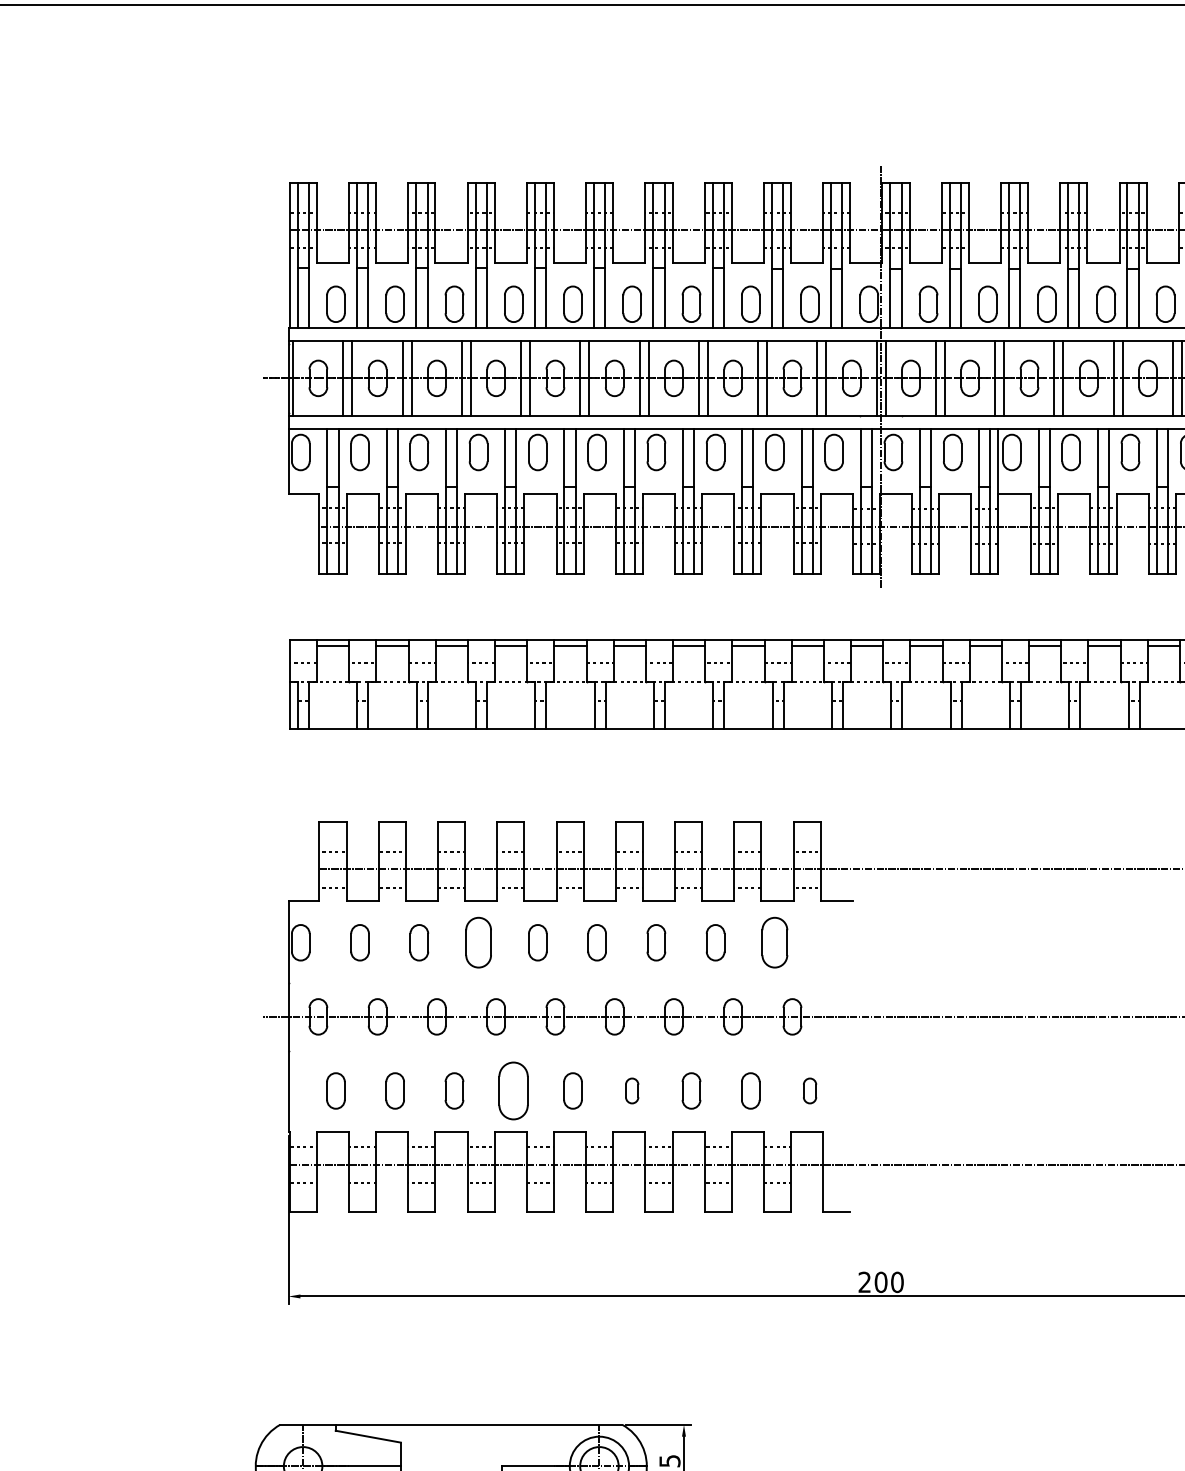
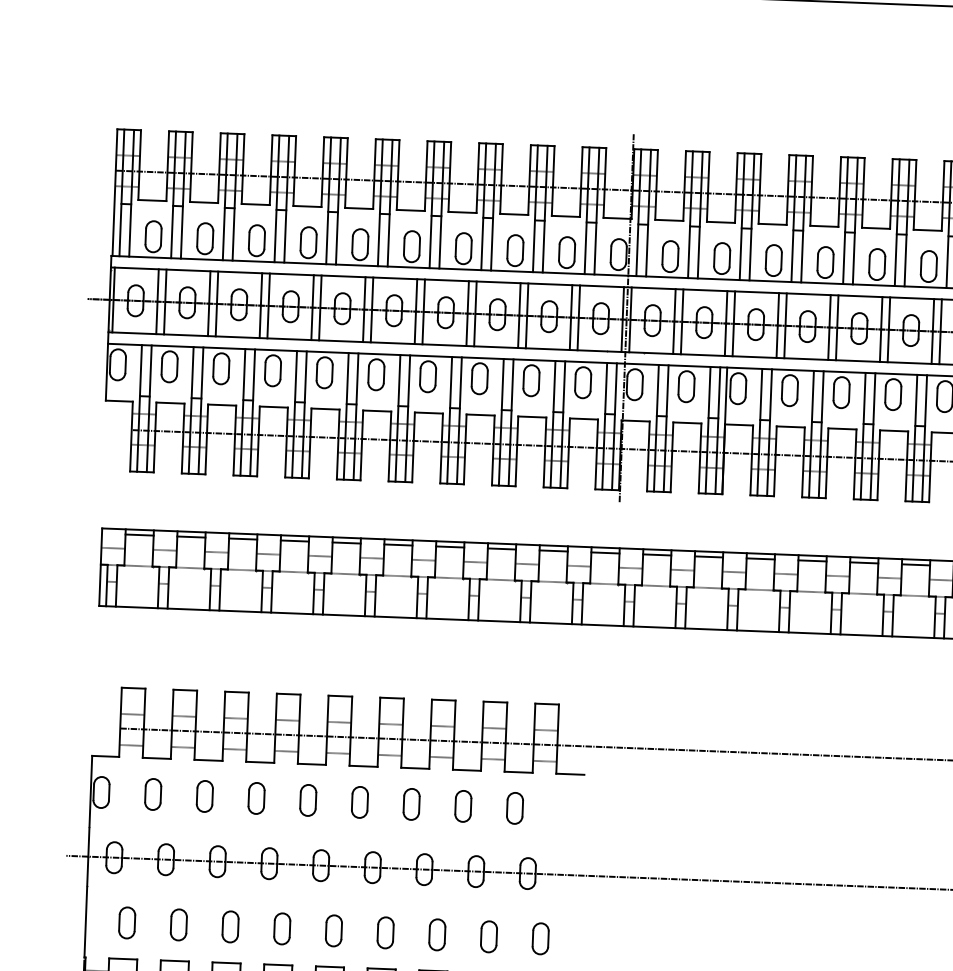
part: (478, 942) -> (256, 798), size x0.71
part: (774, 942) -> (514, 808), size x0.71
part: (513, 1090) -> (282, 928), size x0.62
part: (631, 1090) -> (384, 932), size x1.43
part: (809, 1090) -> (540, 938), size x1.43

